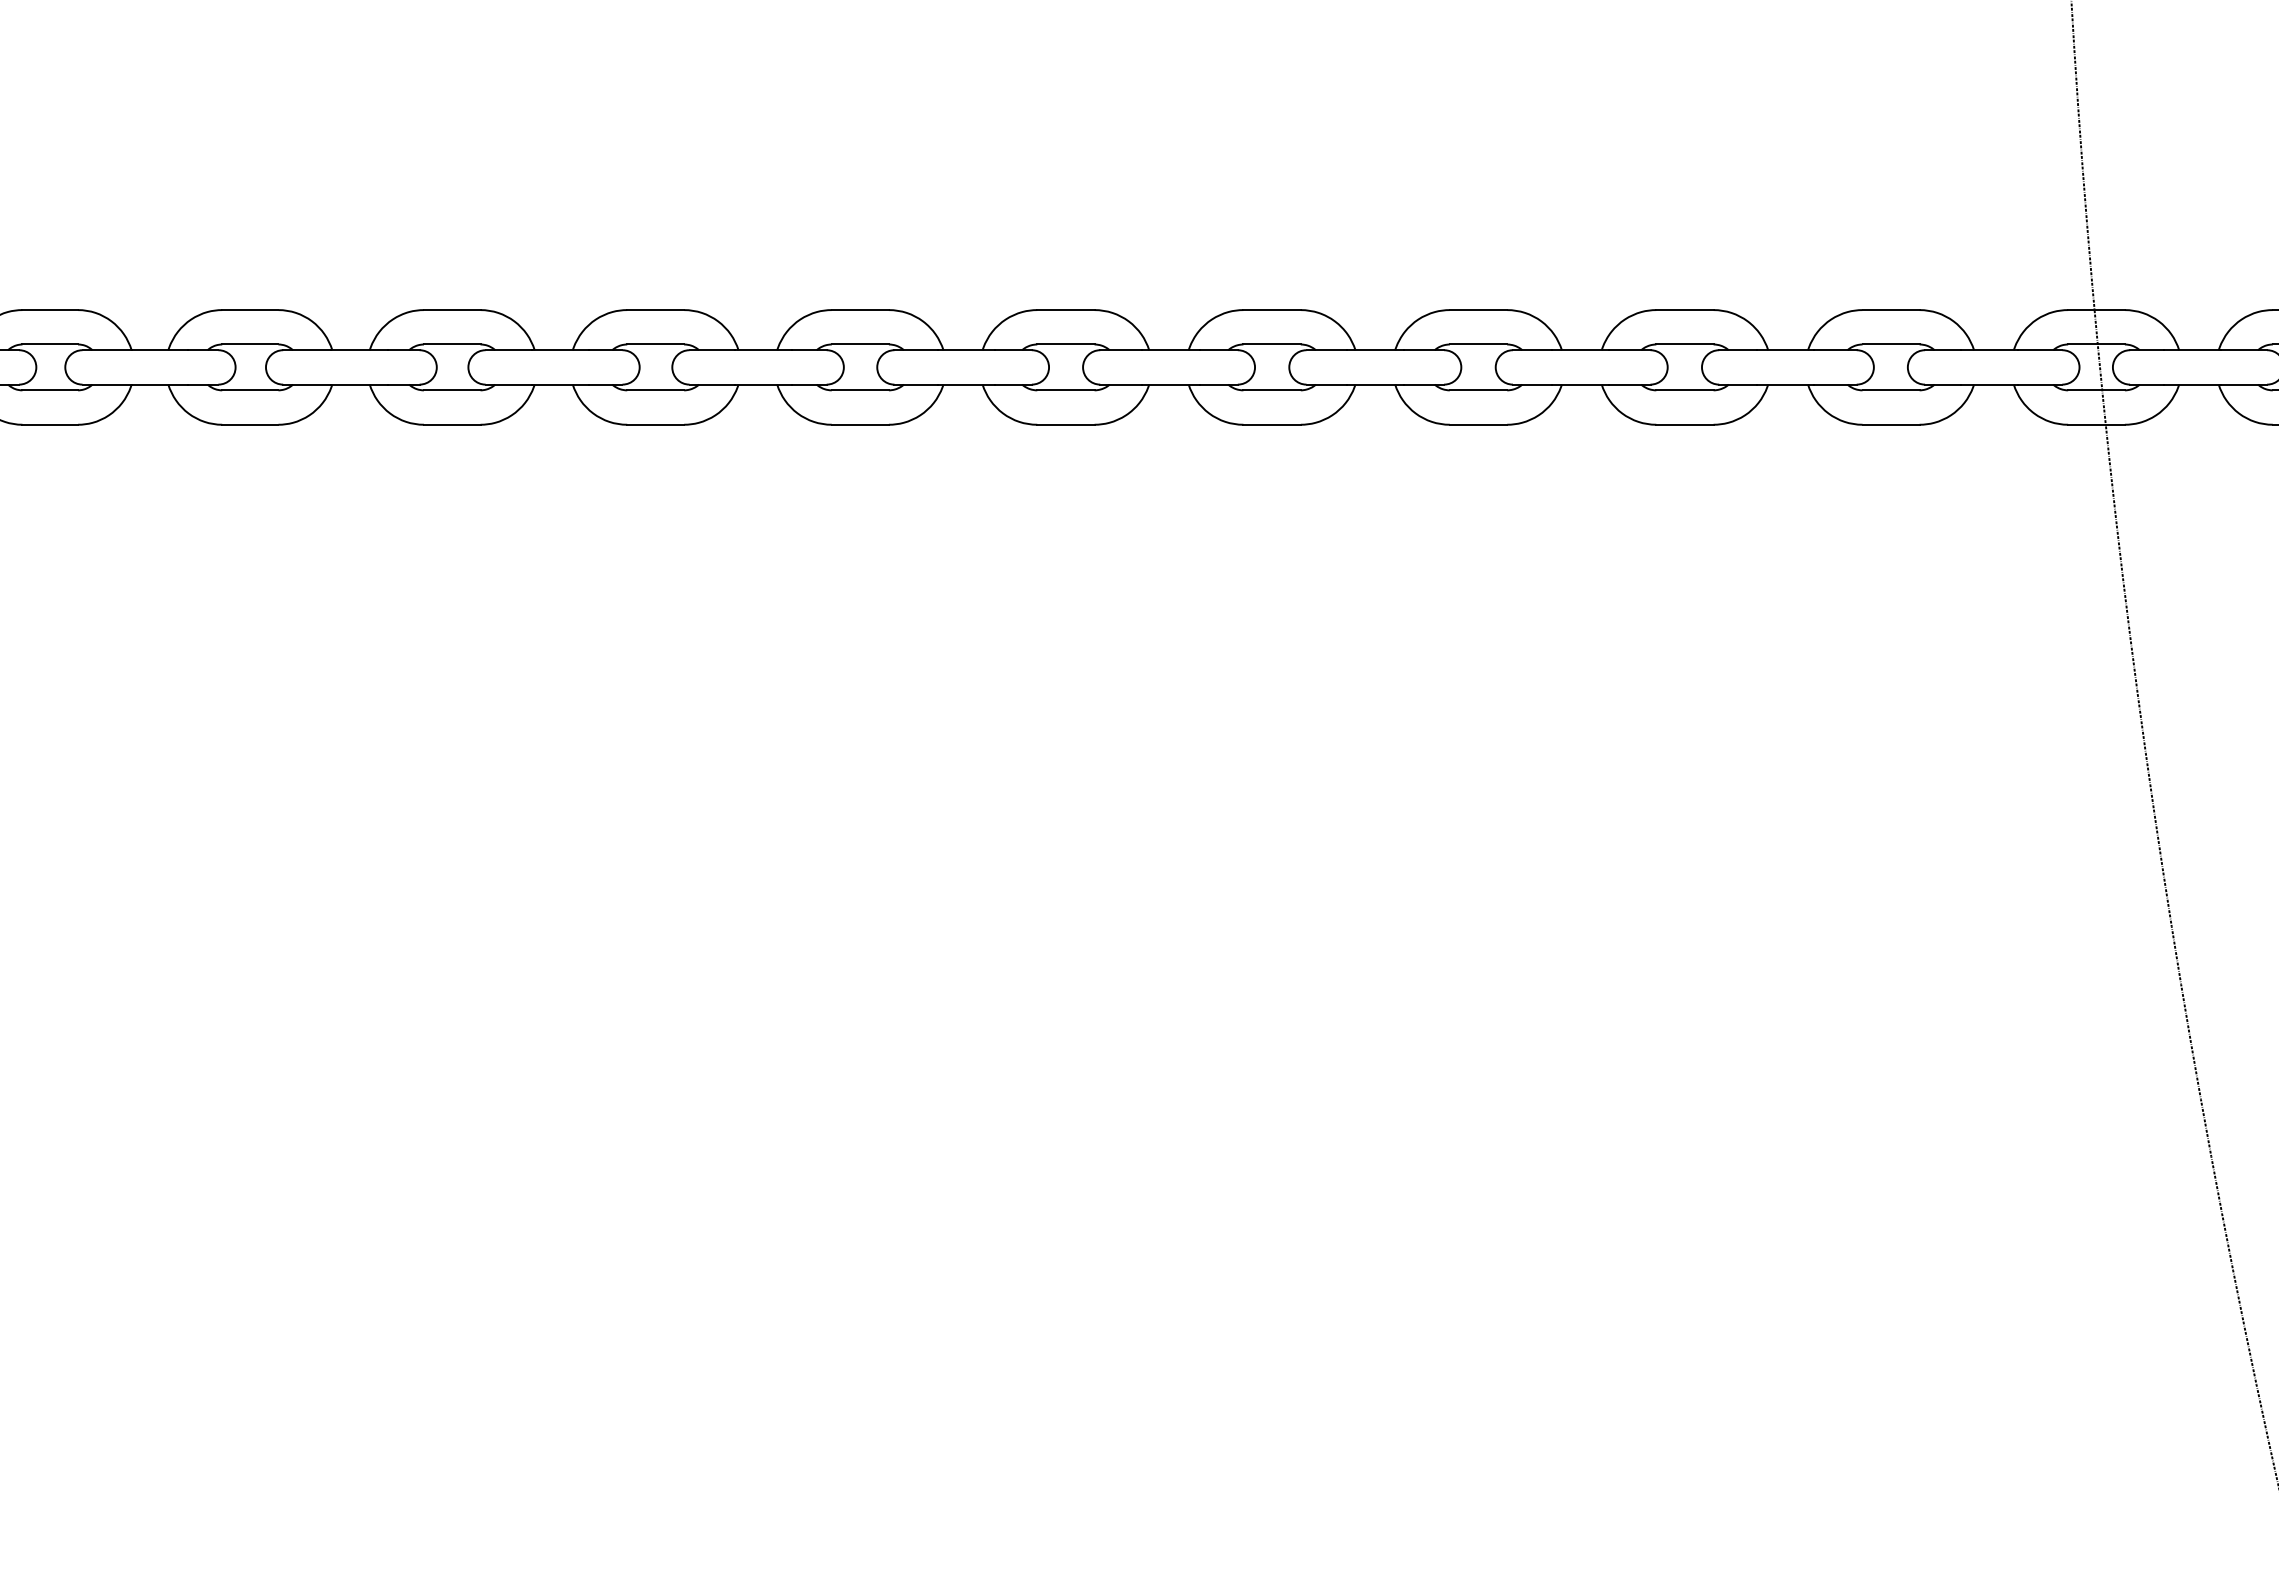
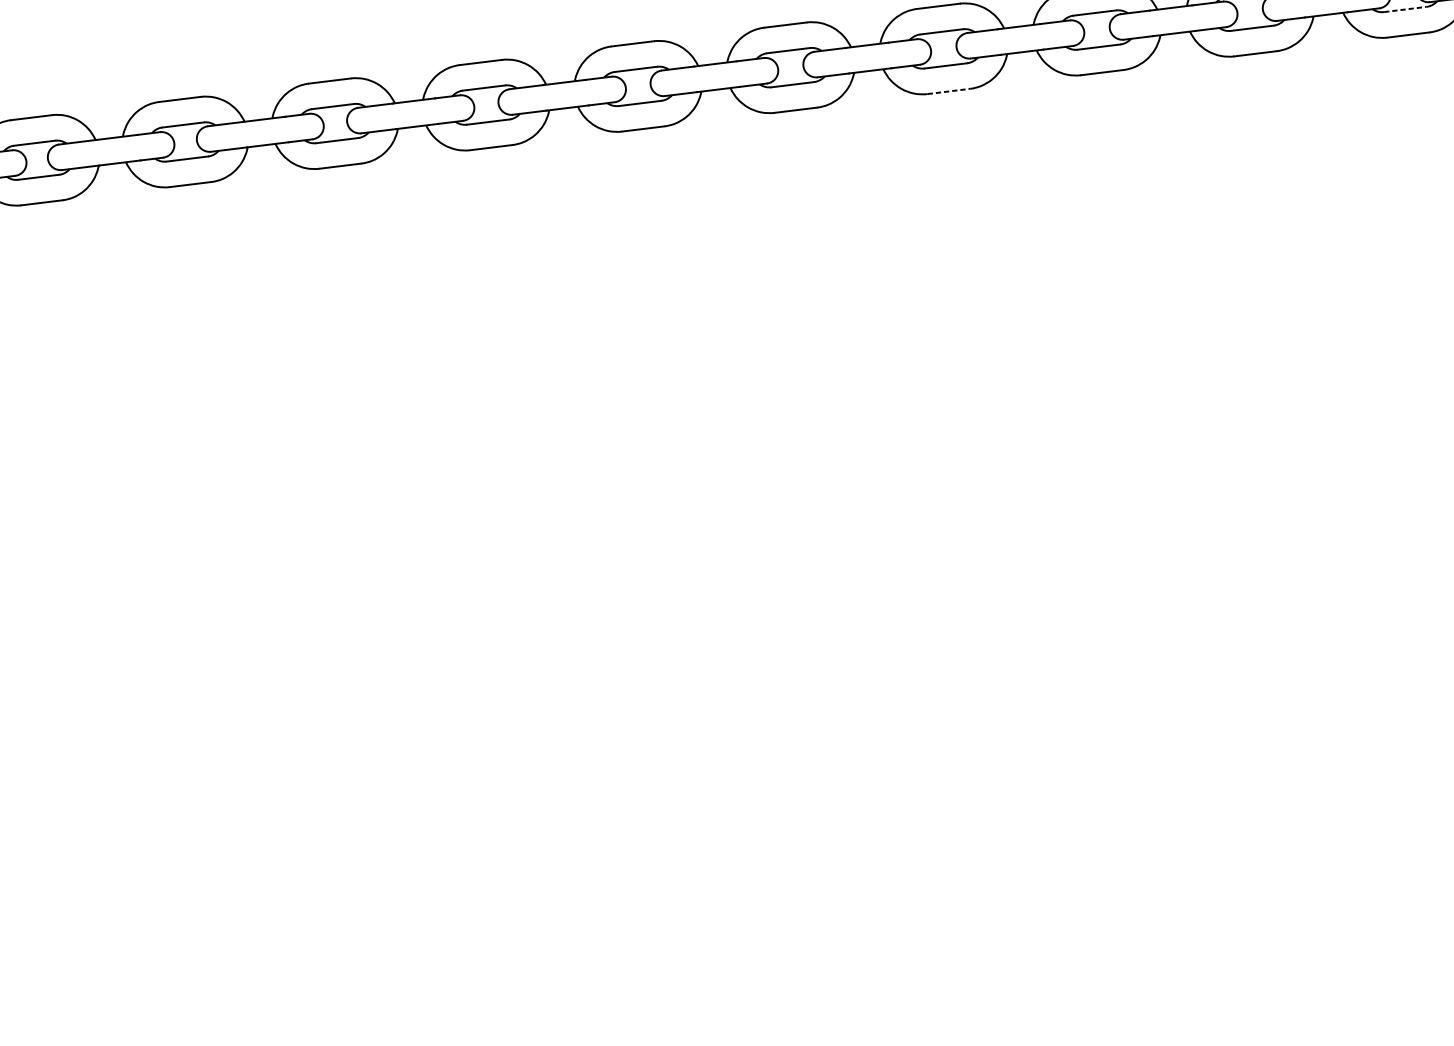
line: (1891, 390) -> (1405, 9), solid -> dashed
line: (1272, 424) -> (949, 91), solid -> dashed

